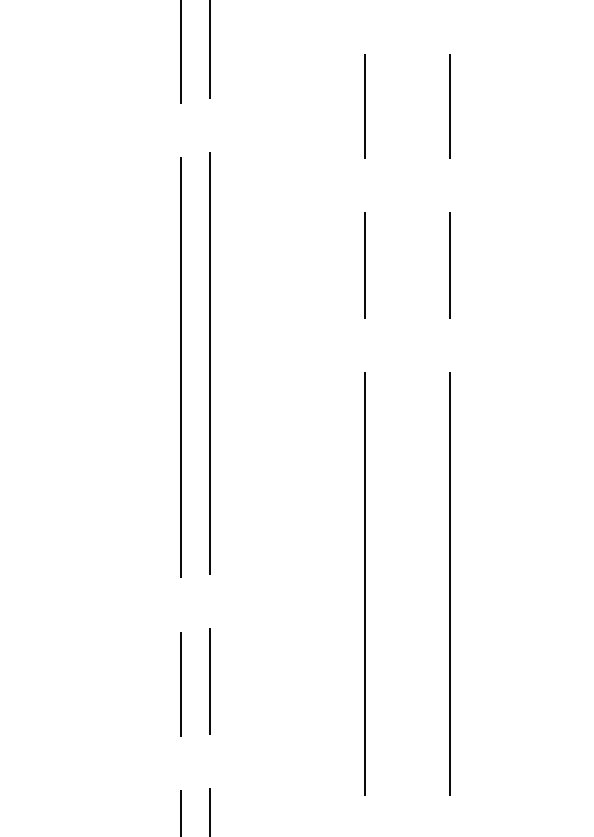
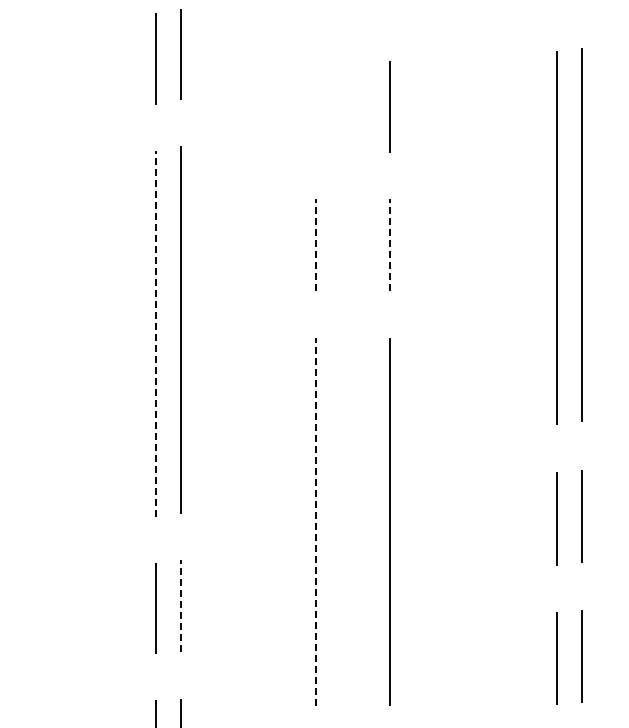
line: (364, 105) -> (315, 106), removed
line: (365, 264) -> (316, 244), solid -> dashed
line: (449, 264) -> (389, 244), solid -> dashed
line: (181, 367) -> (156, 333), solid -> dashed
line: (365, 583) -> (316, 521), solid -> dashed
line: (210, 680) -> (181, 605), solid -> dashed

